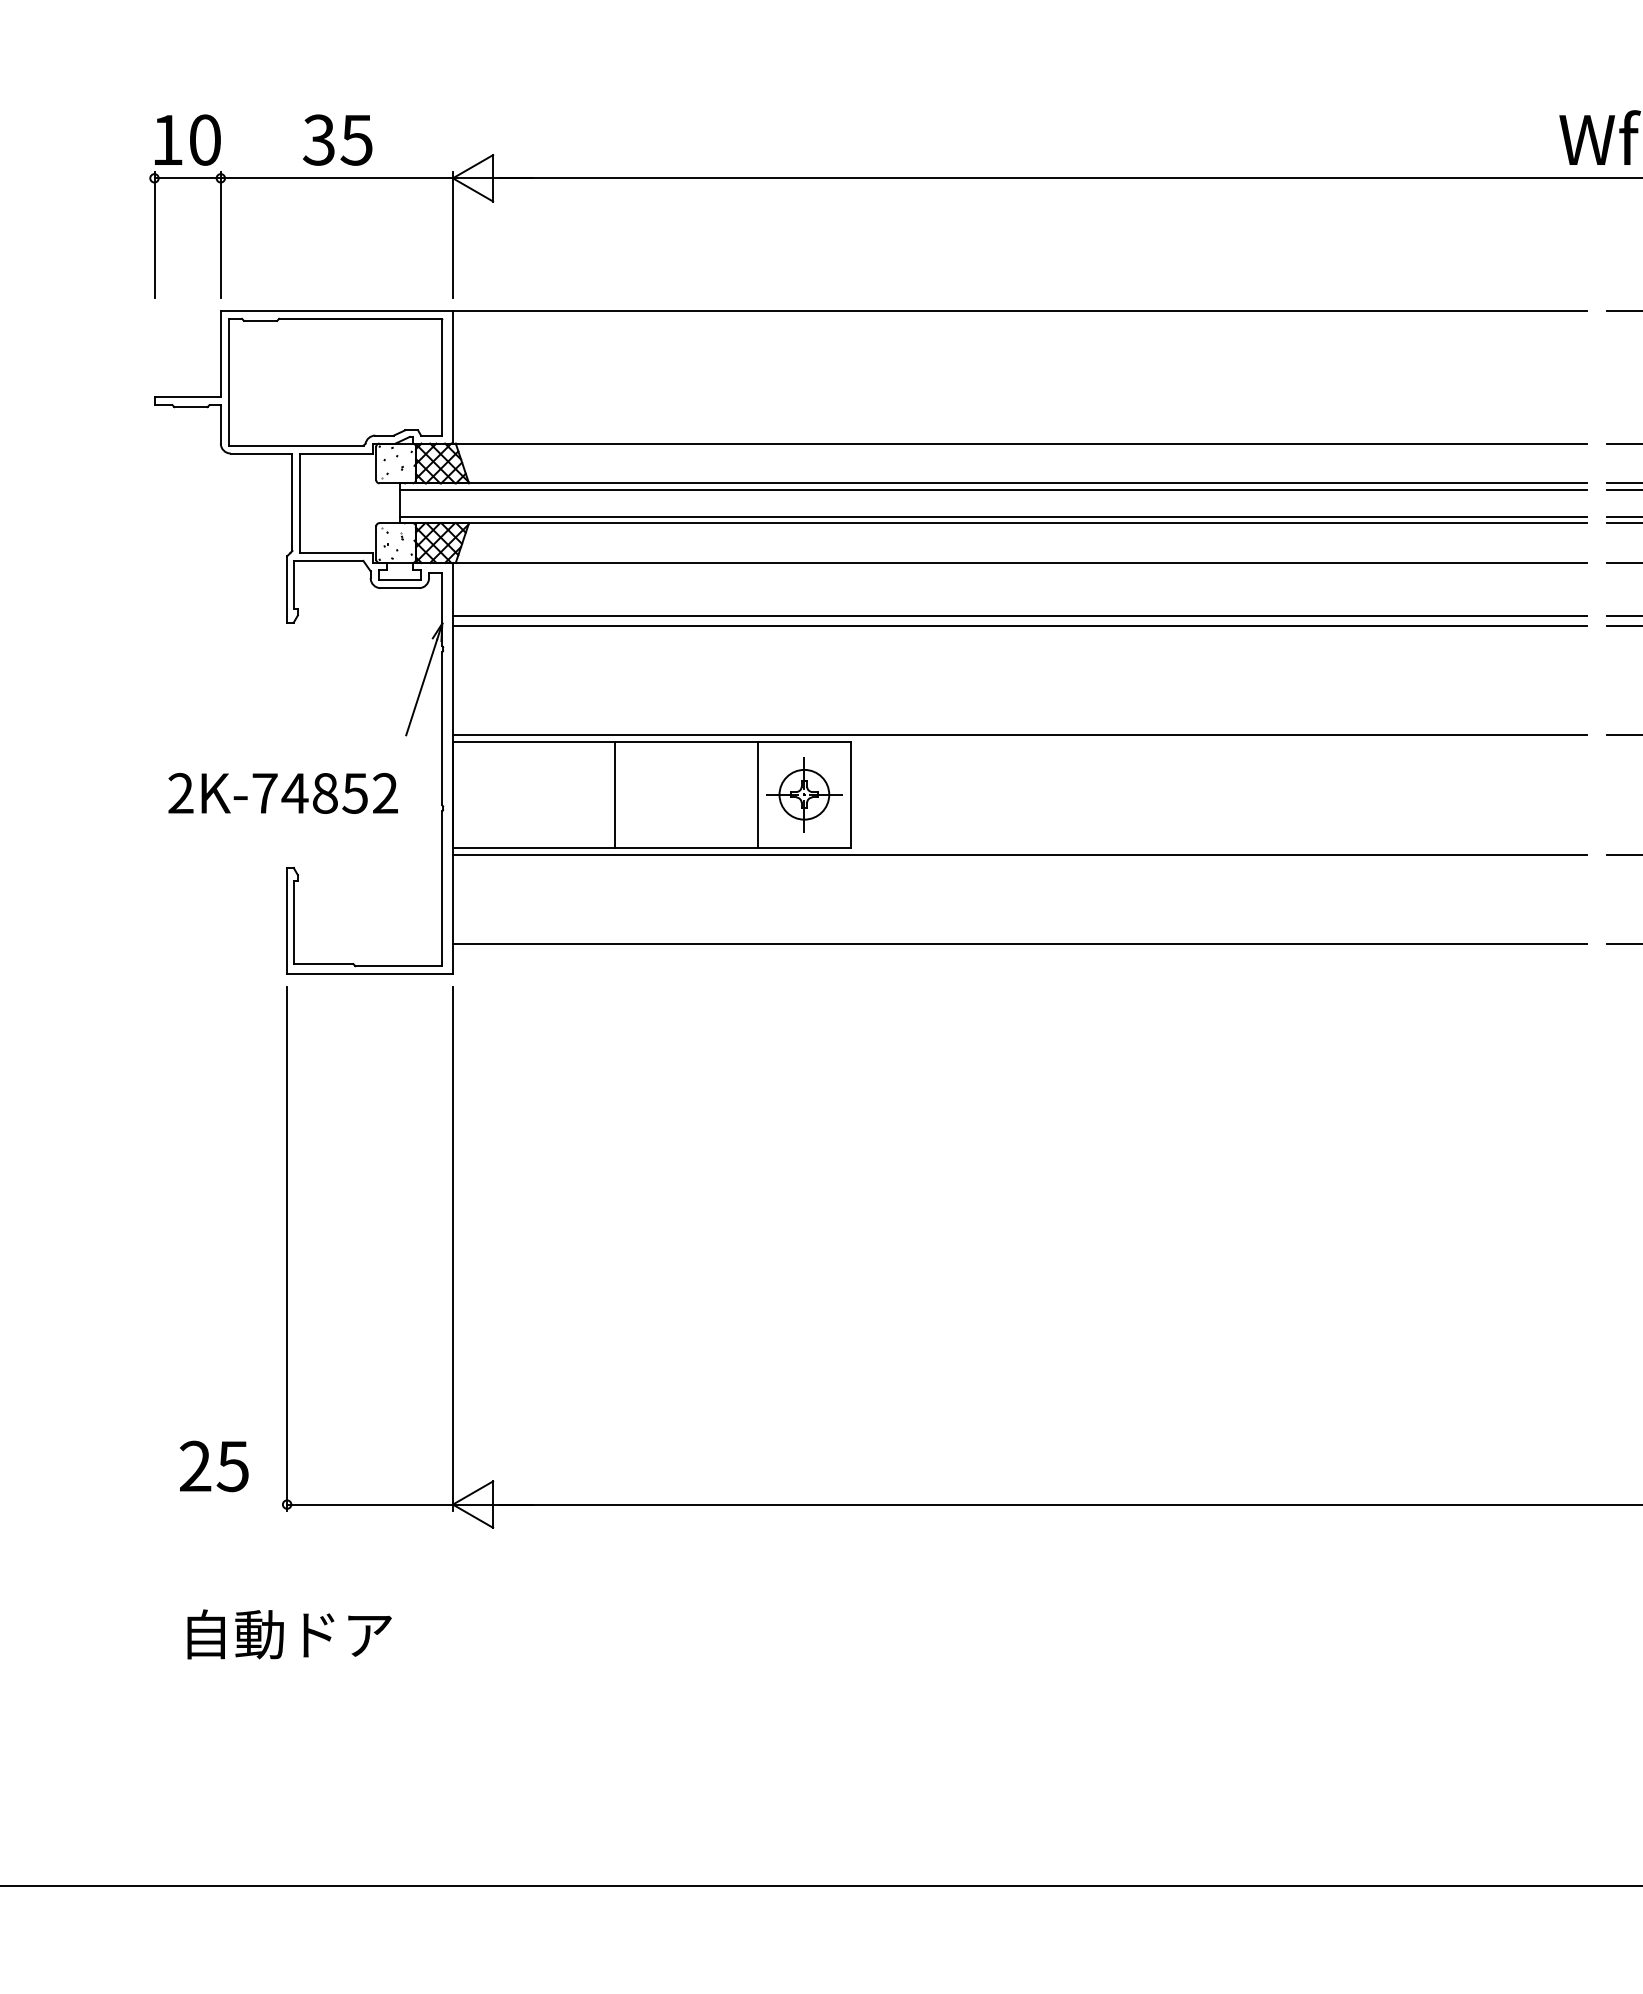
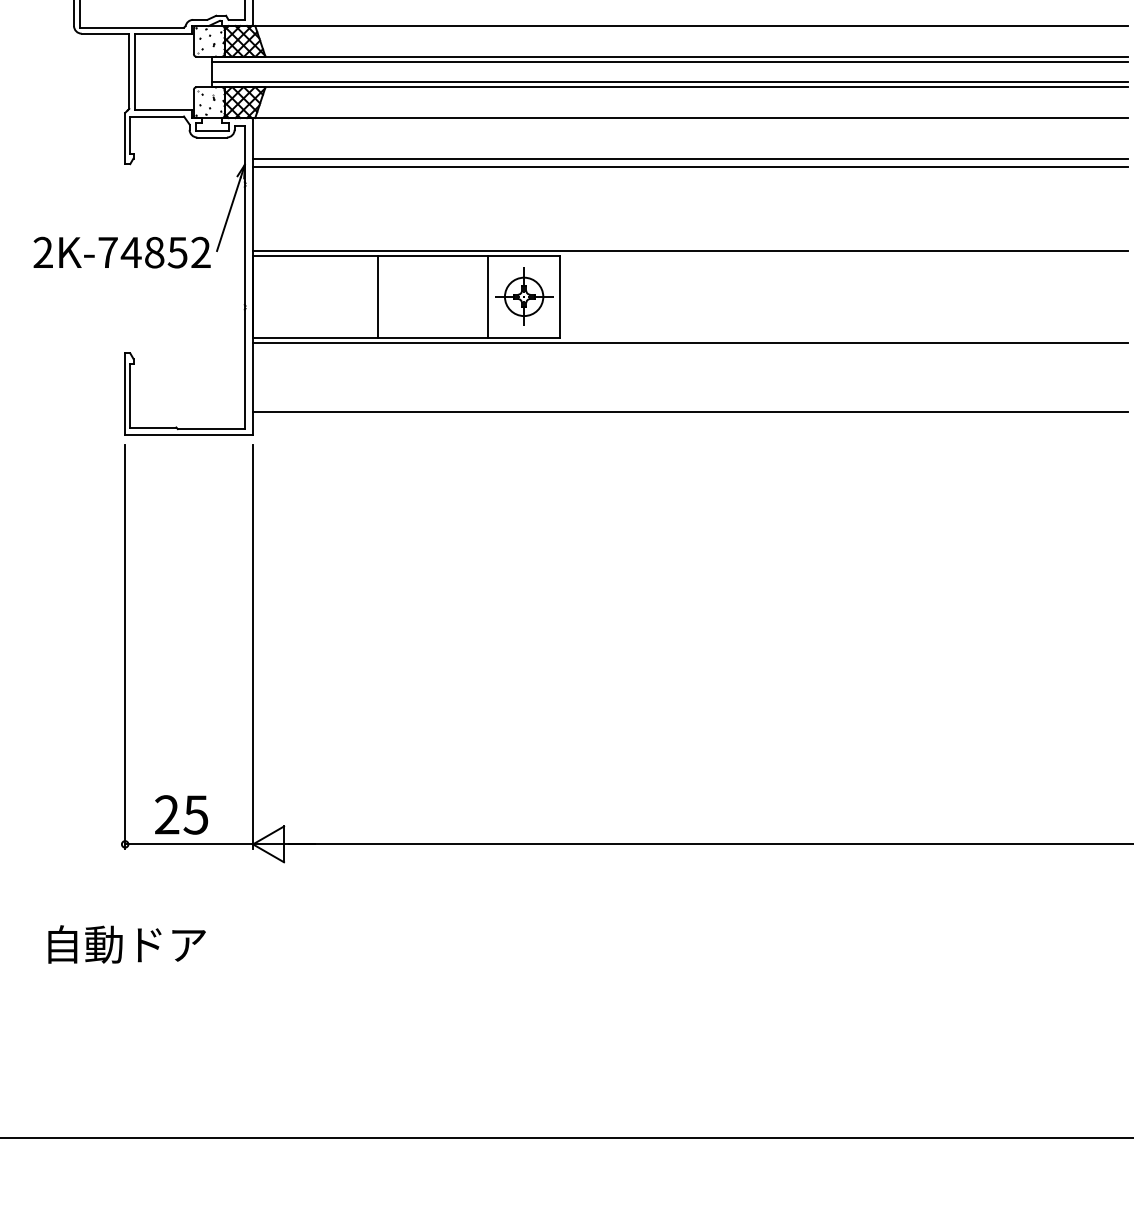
text: (282, 793) -> (121, 252), moved
text: (214, 1466) -> (181, 814), moved

